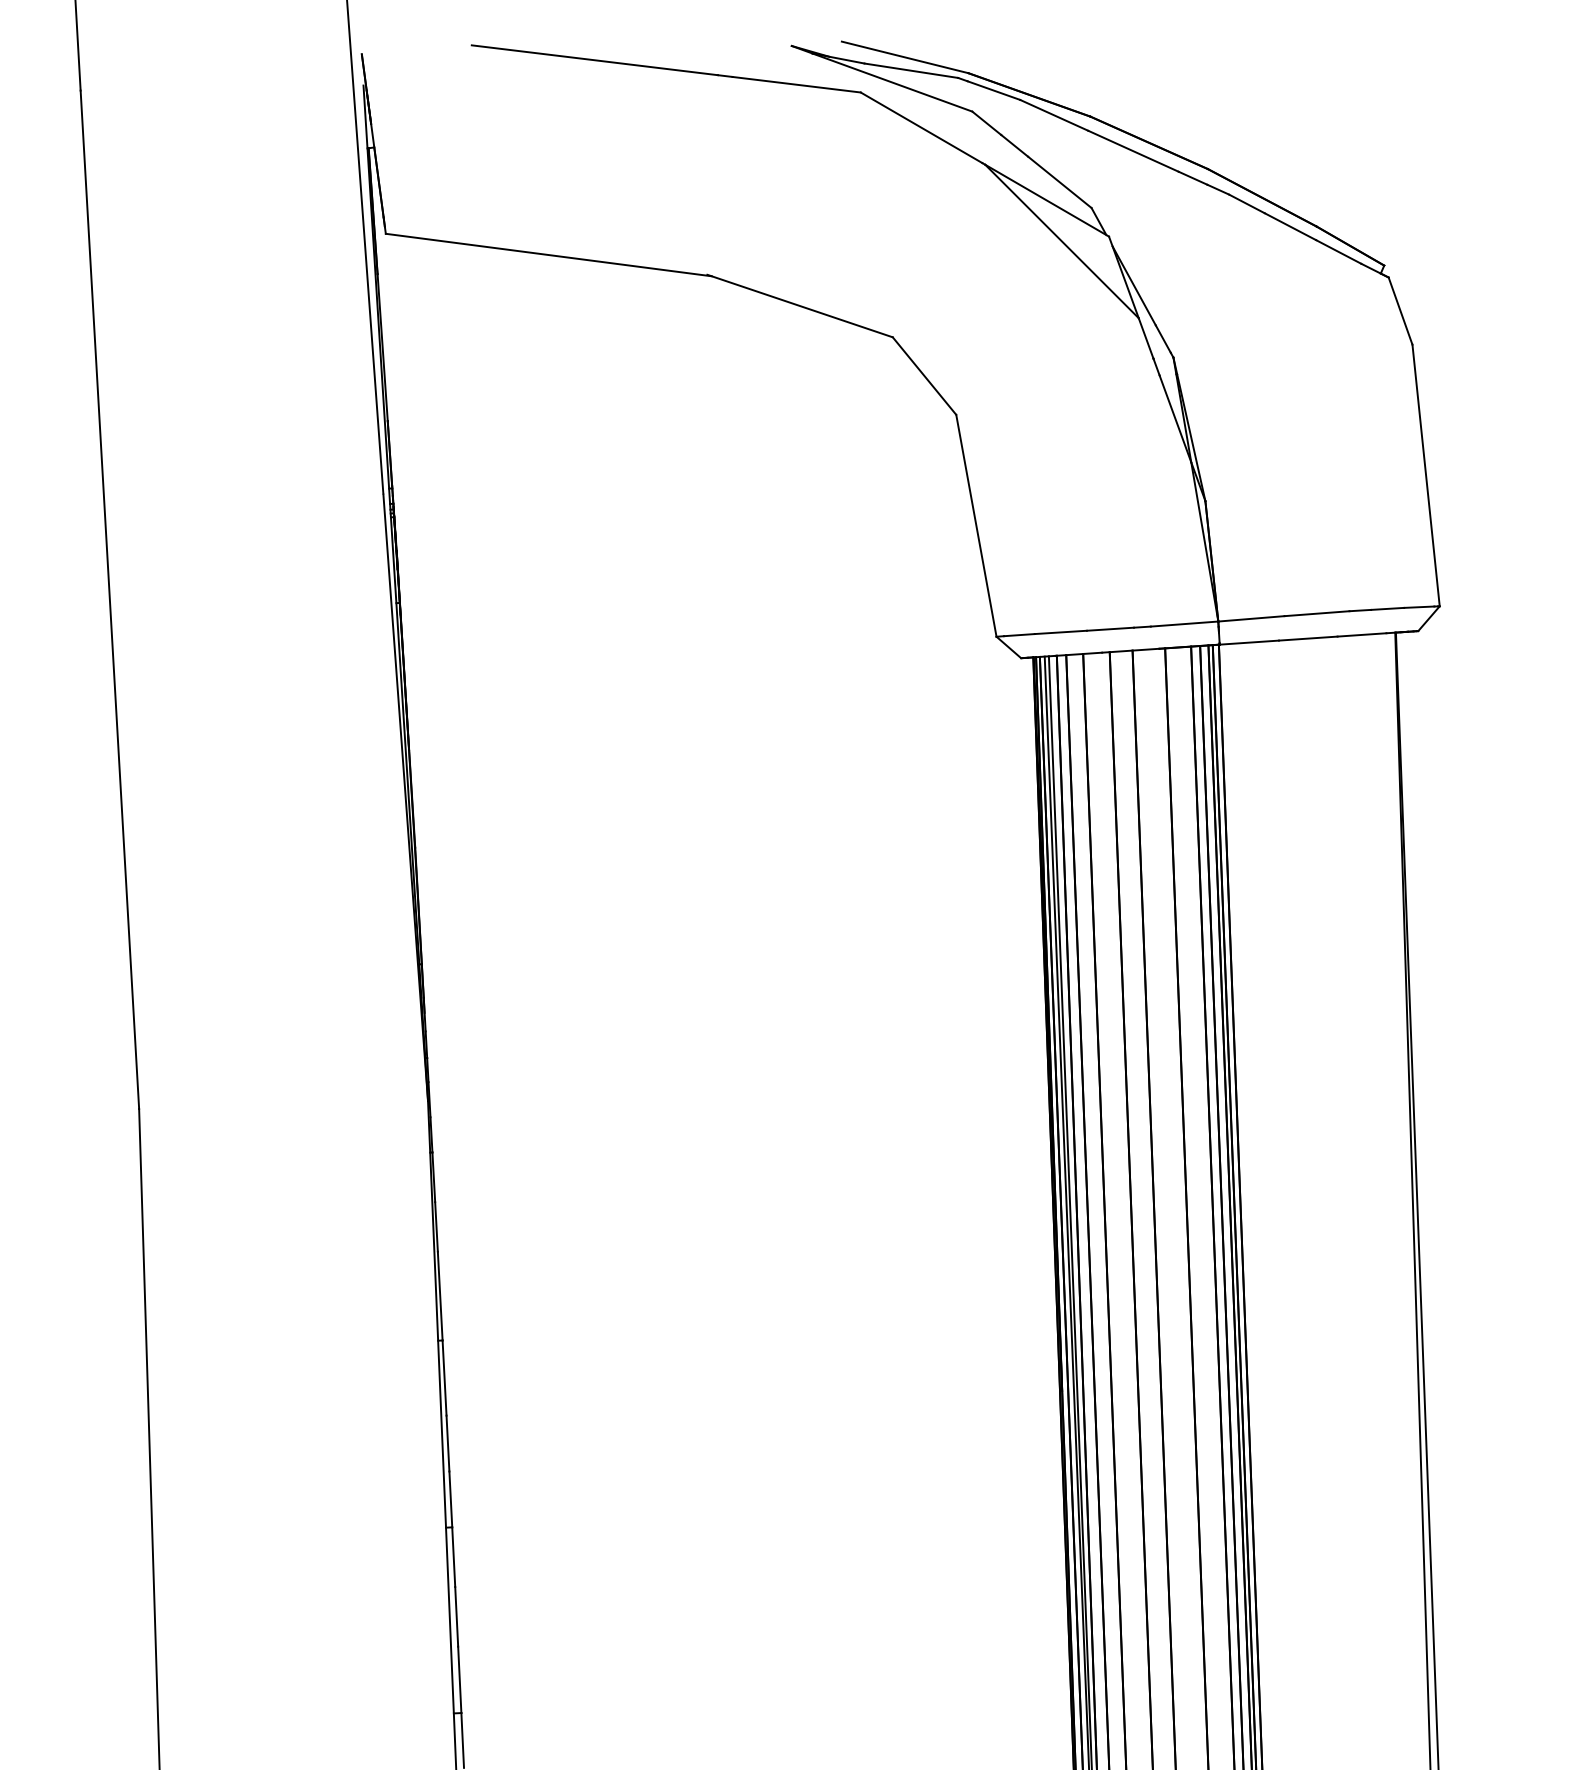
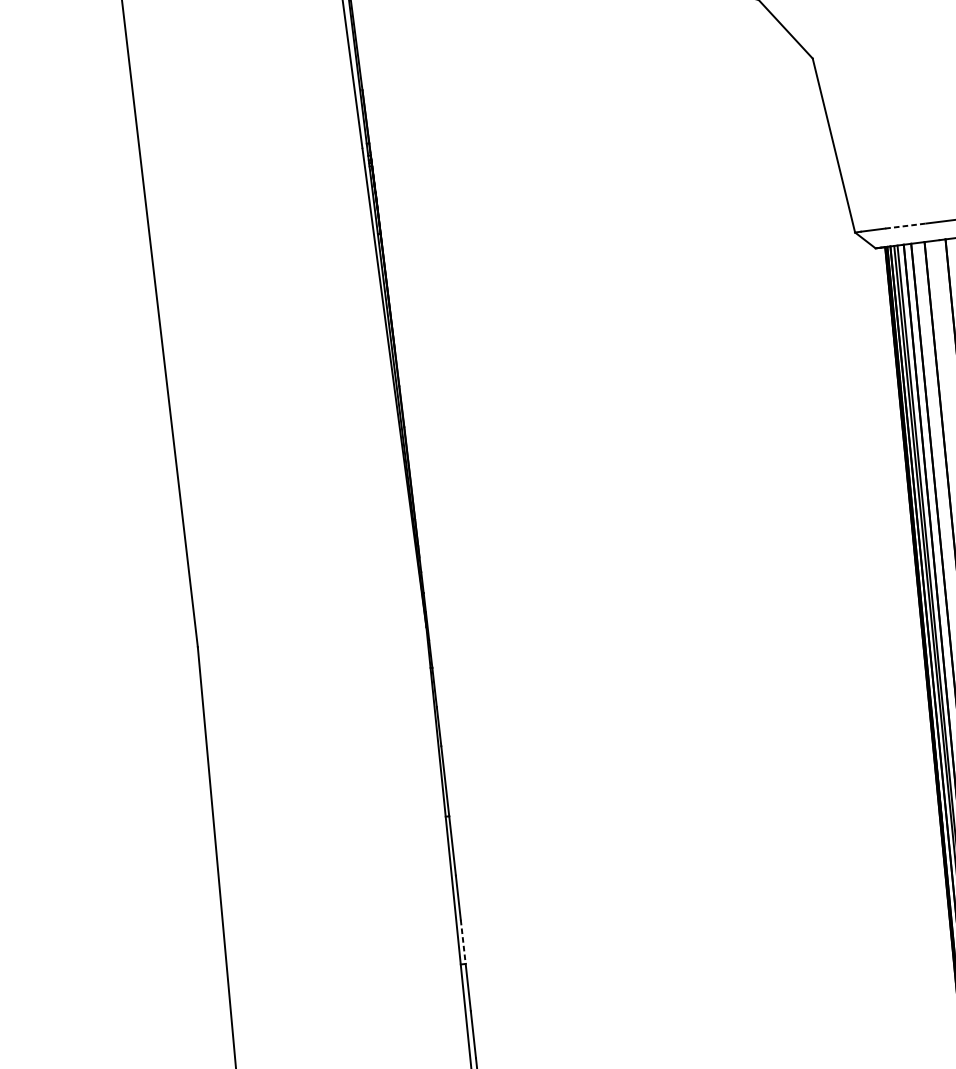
line: (1061, 632) -> (906, 226), solid -> dashed
line: (450, 1499) -> (462, 941), solid -> dashed

